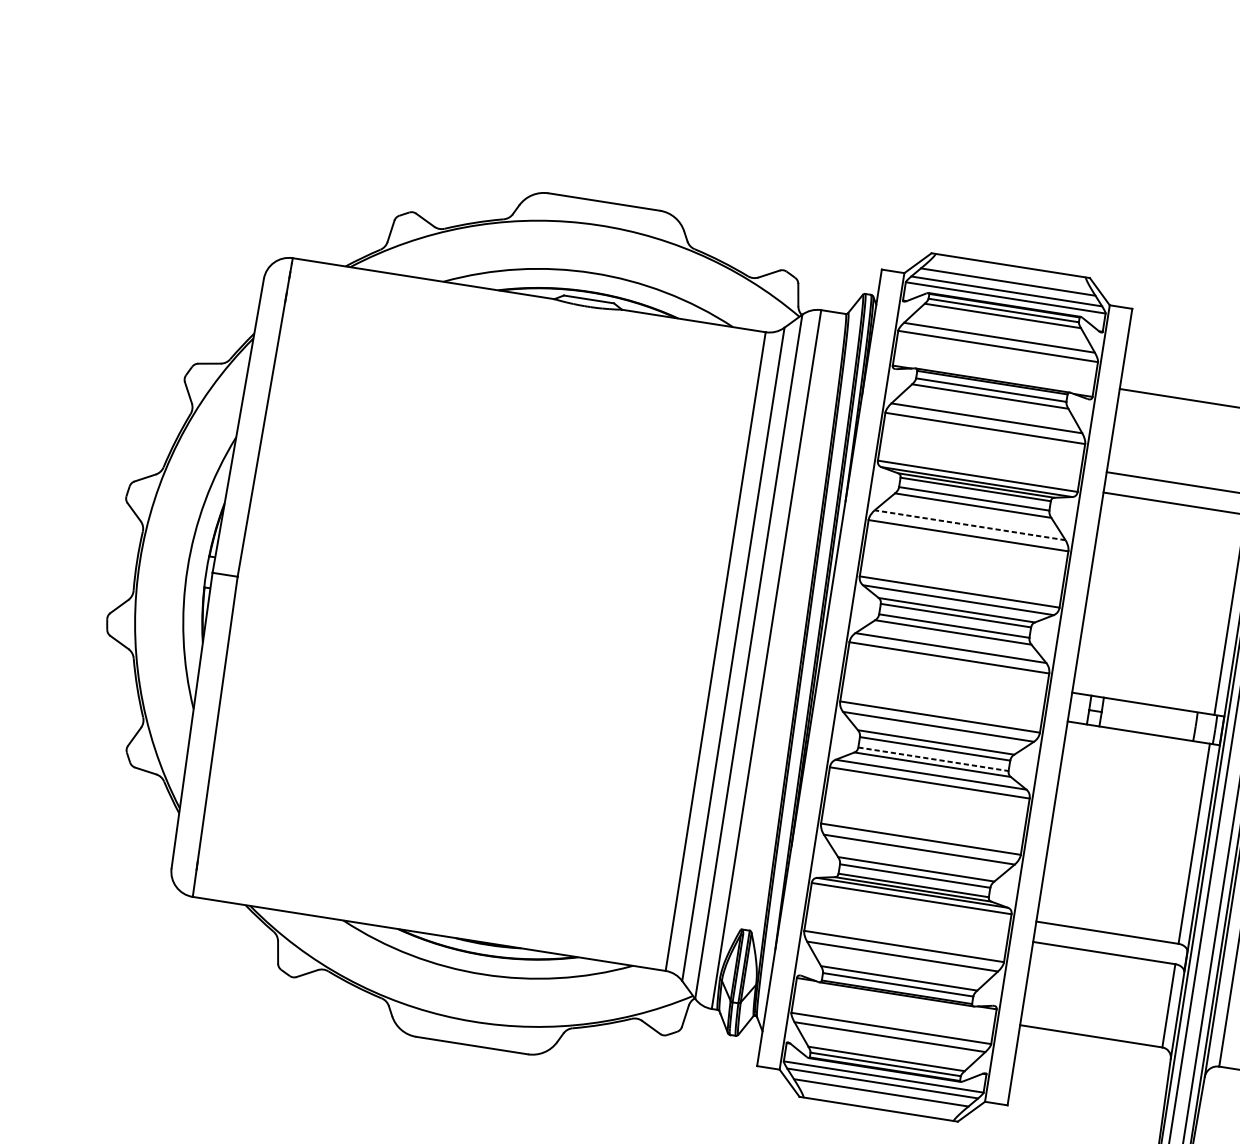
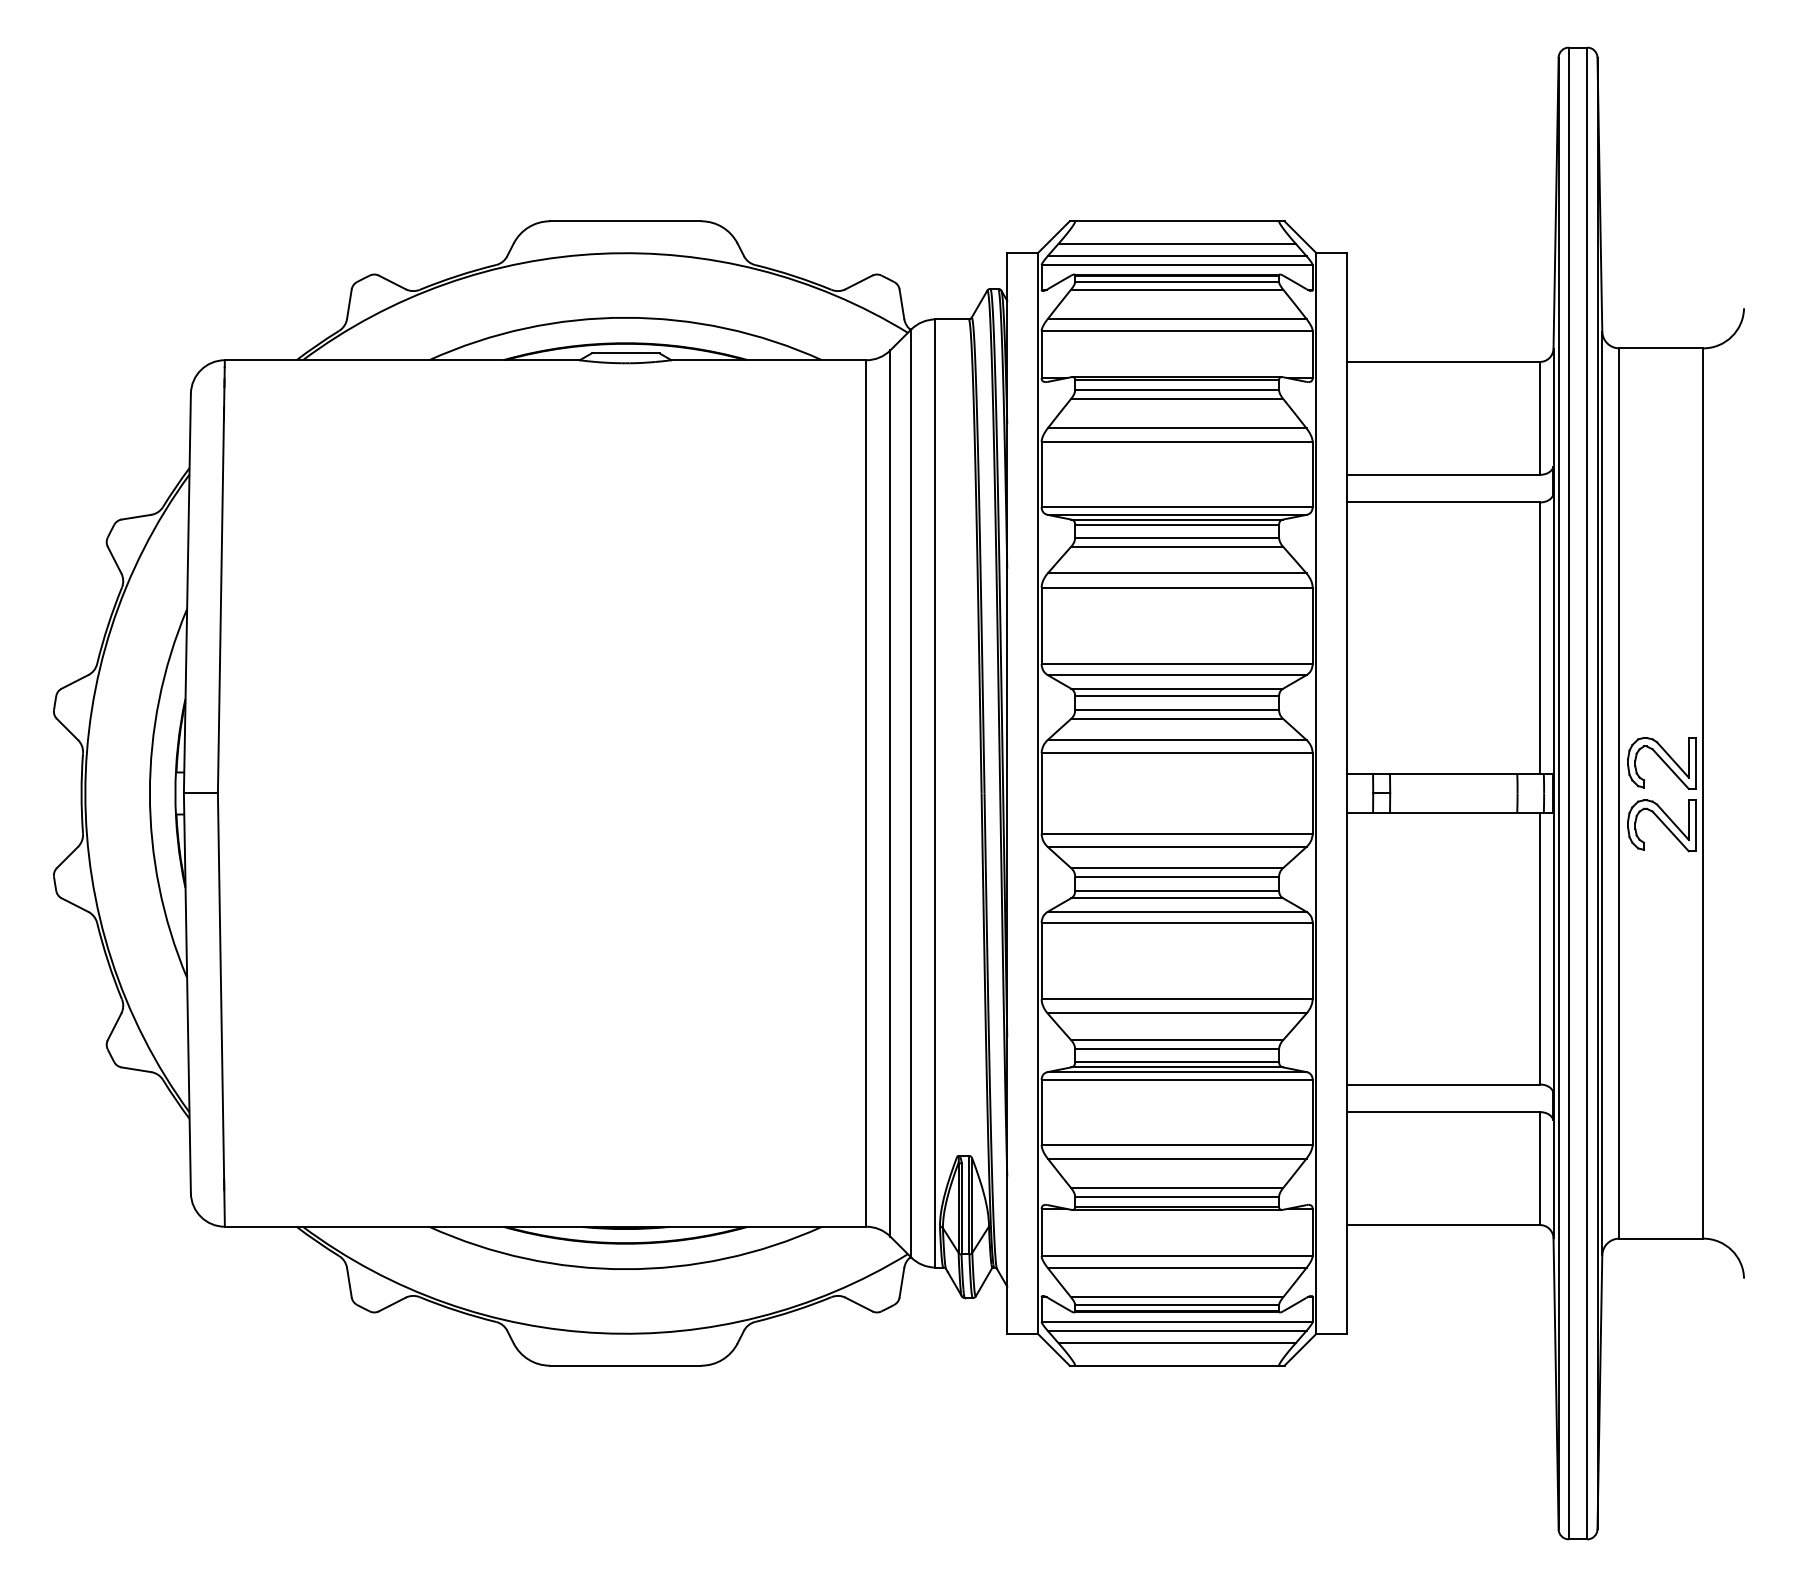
line: (969, 525) -> (1176, 573), dashed -> solid
line: (933, 759) -> (1177, 890), dashed -> solid

